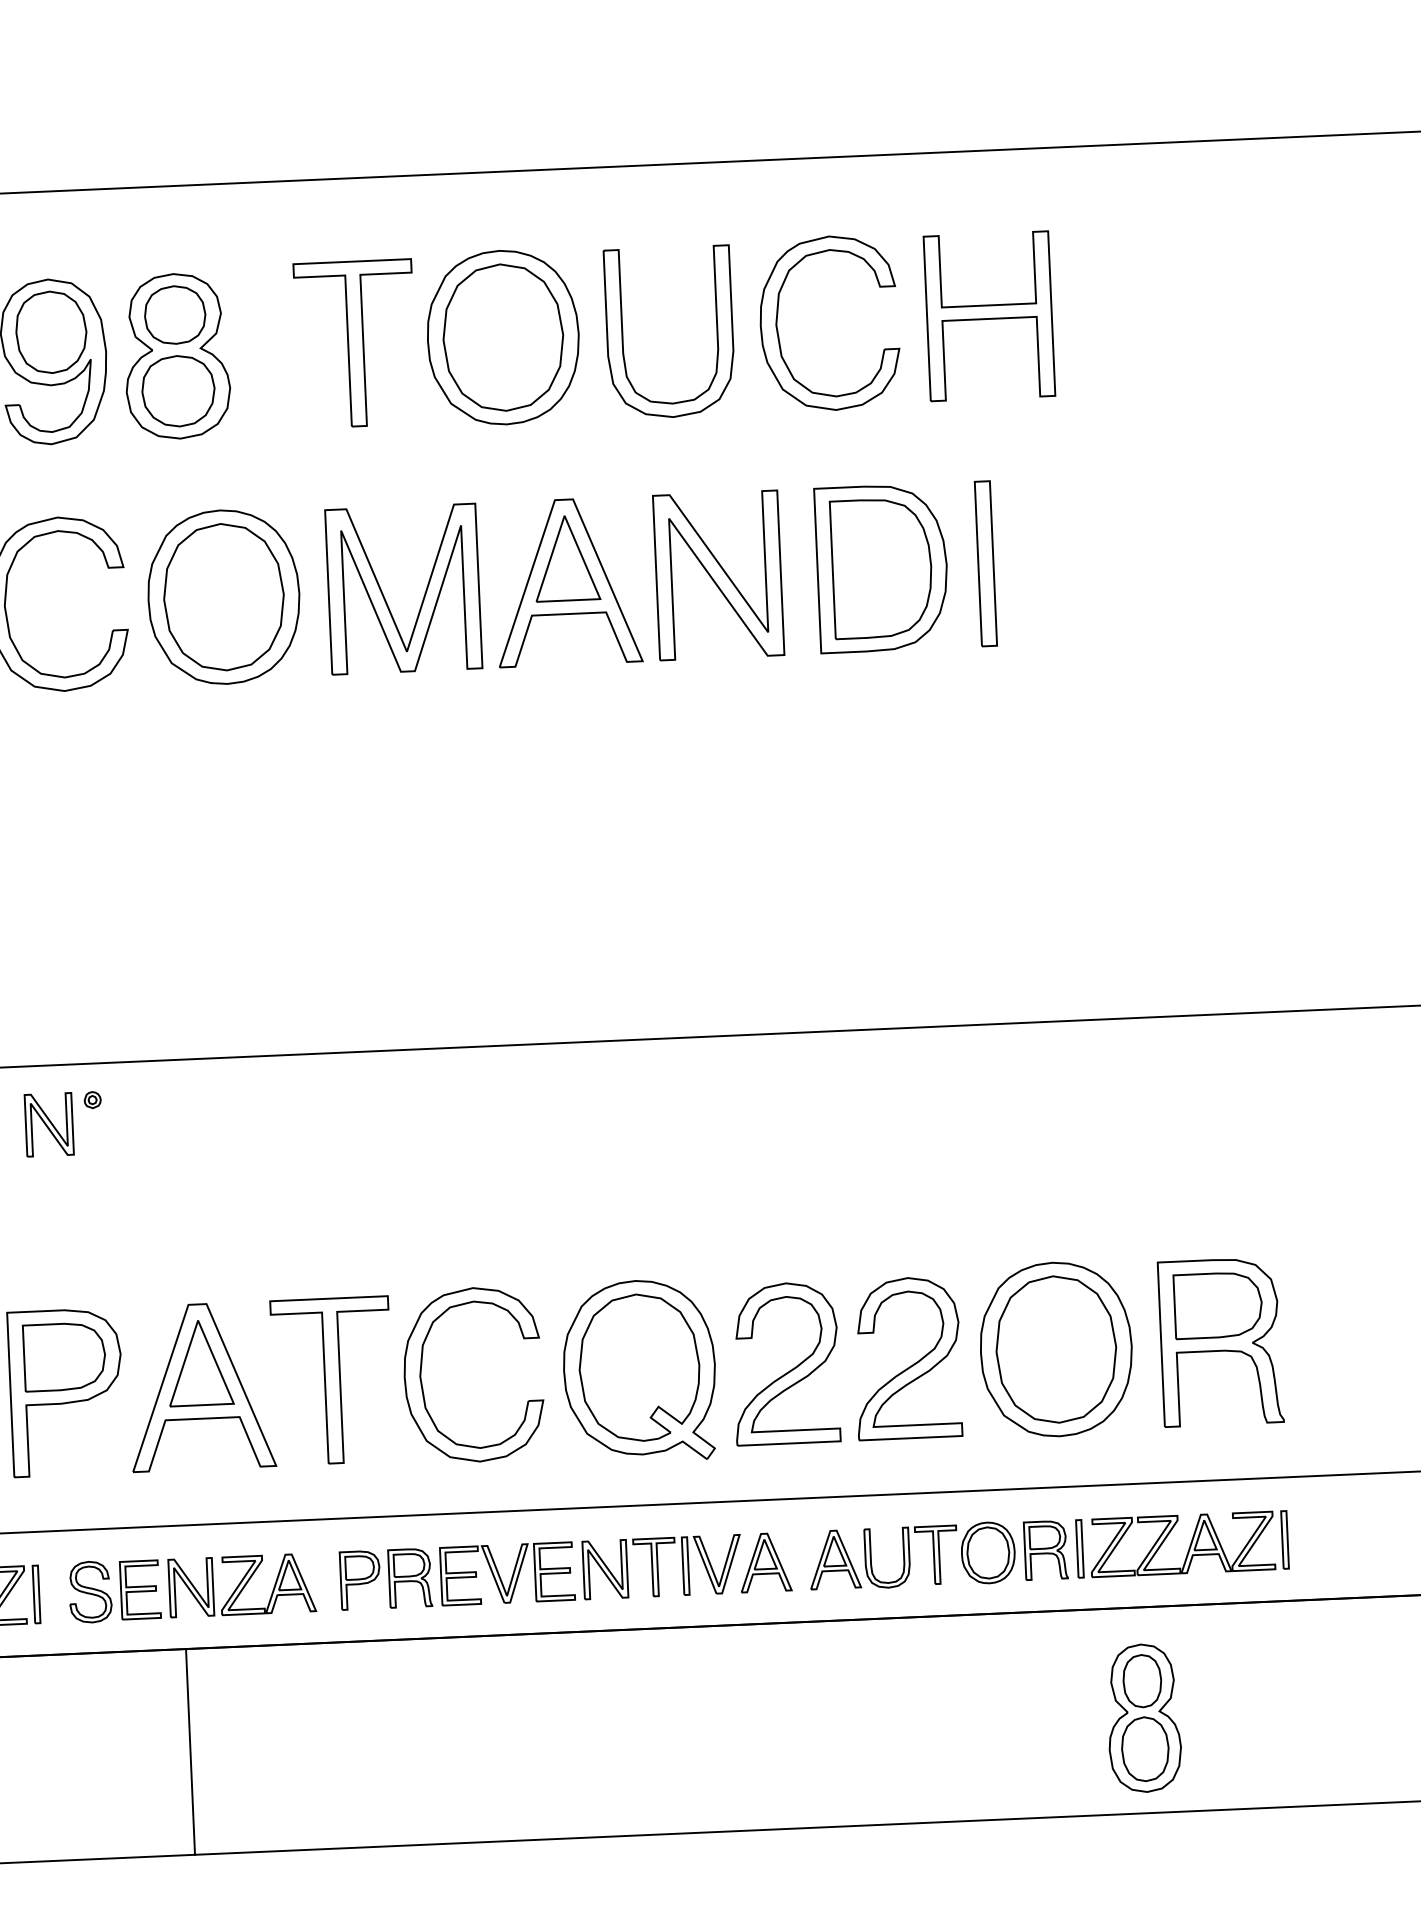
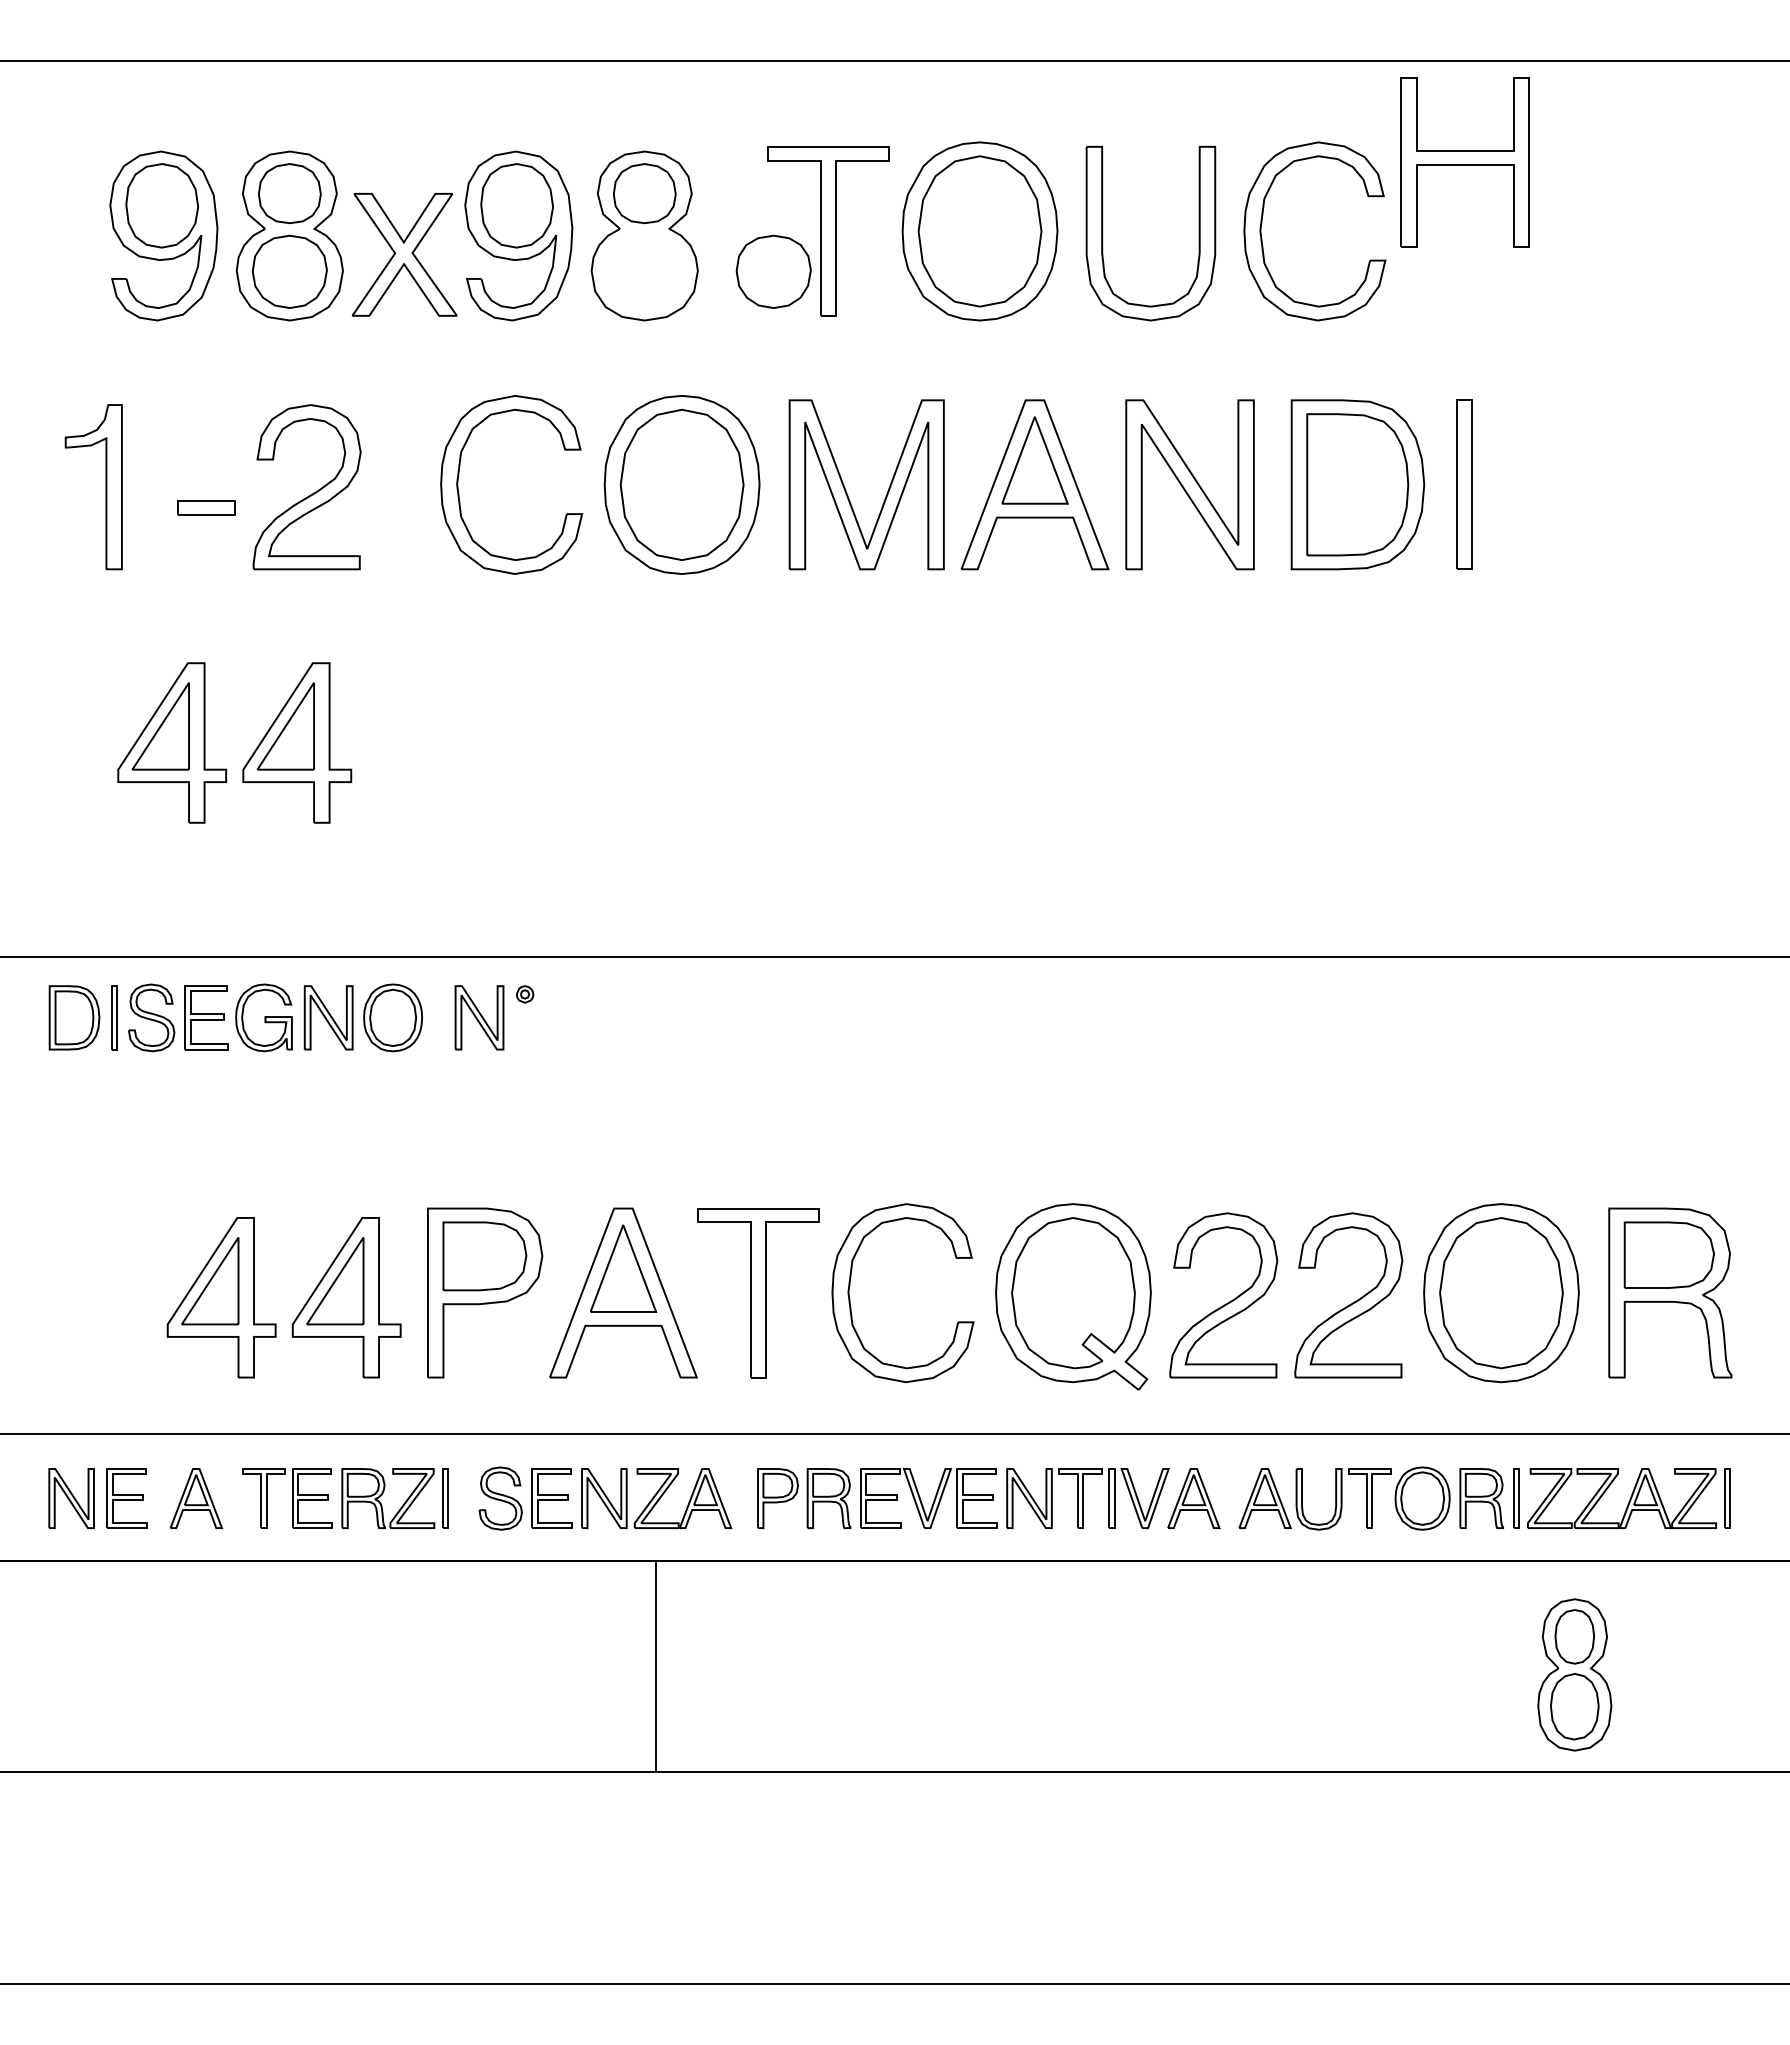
part: (988, 316) -> (1464, 162), moved
part: (178, 390) -> (773, 271), moved
line: (190, 1751) -> (656, 1666), moved

